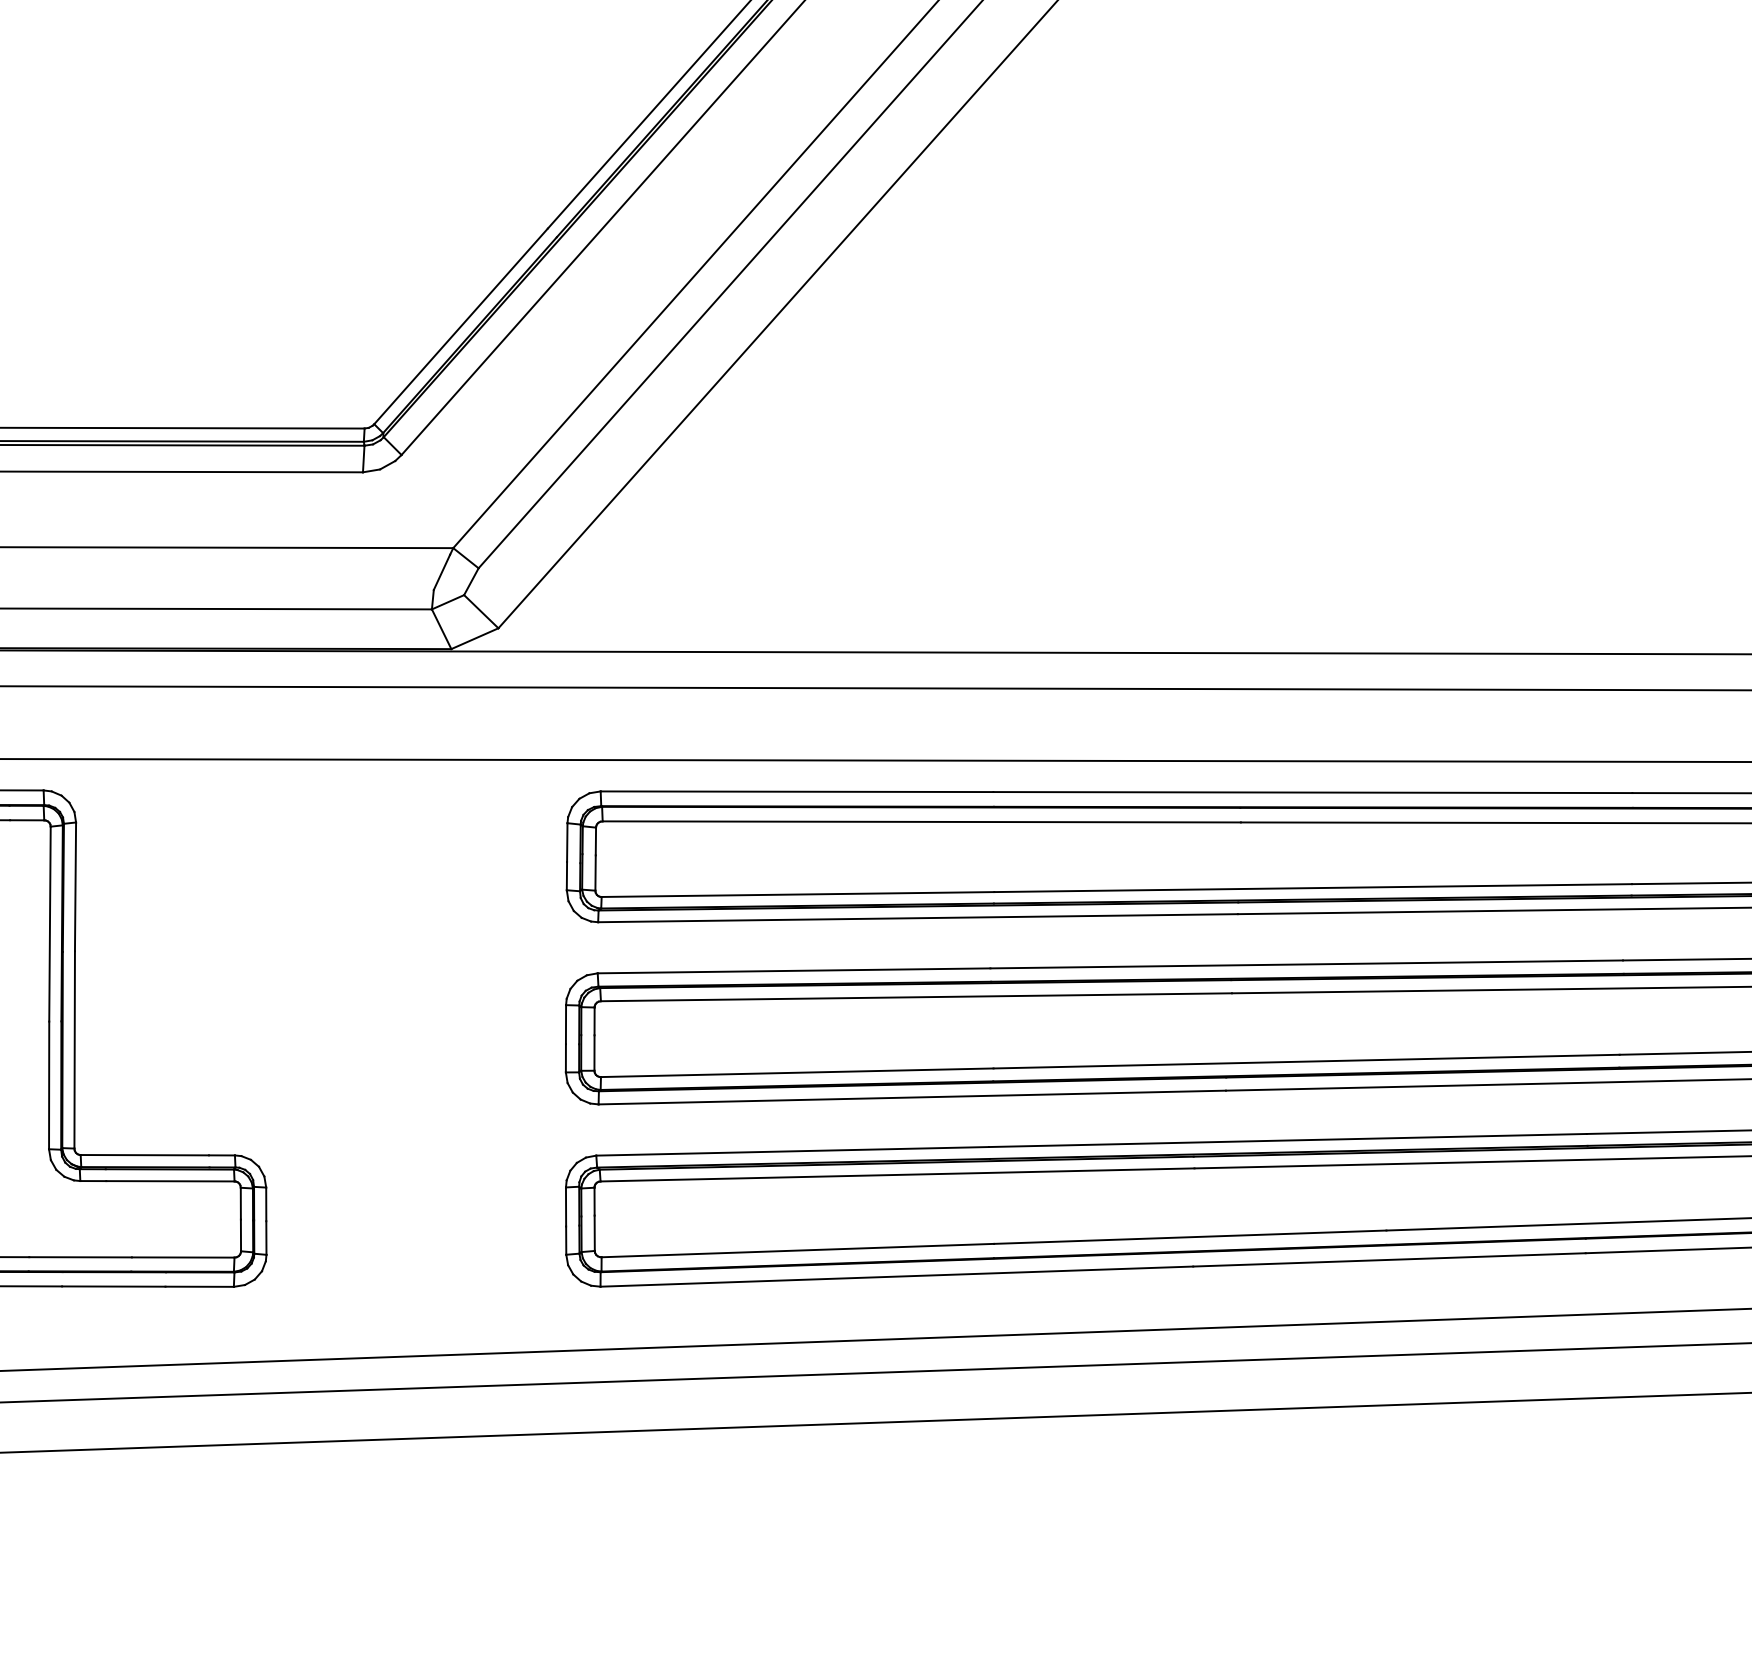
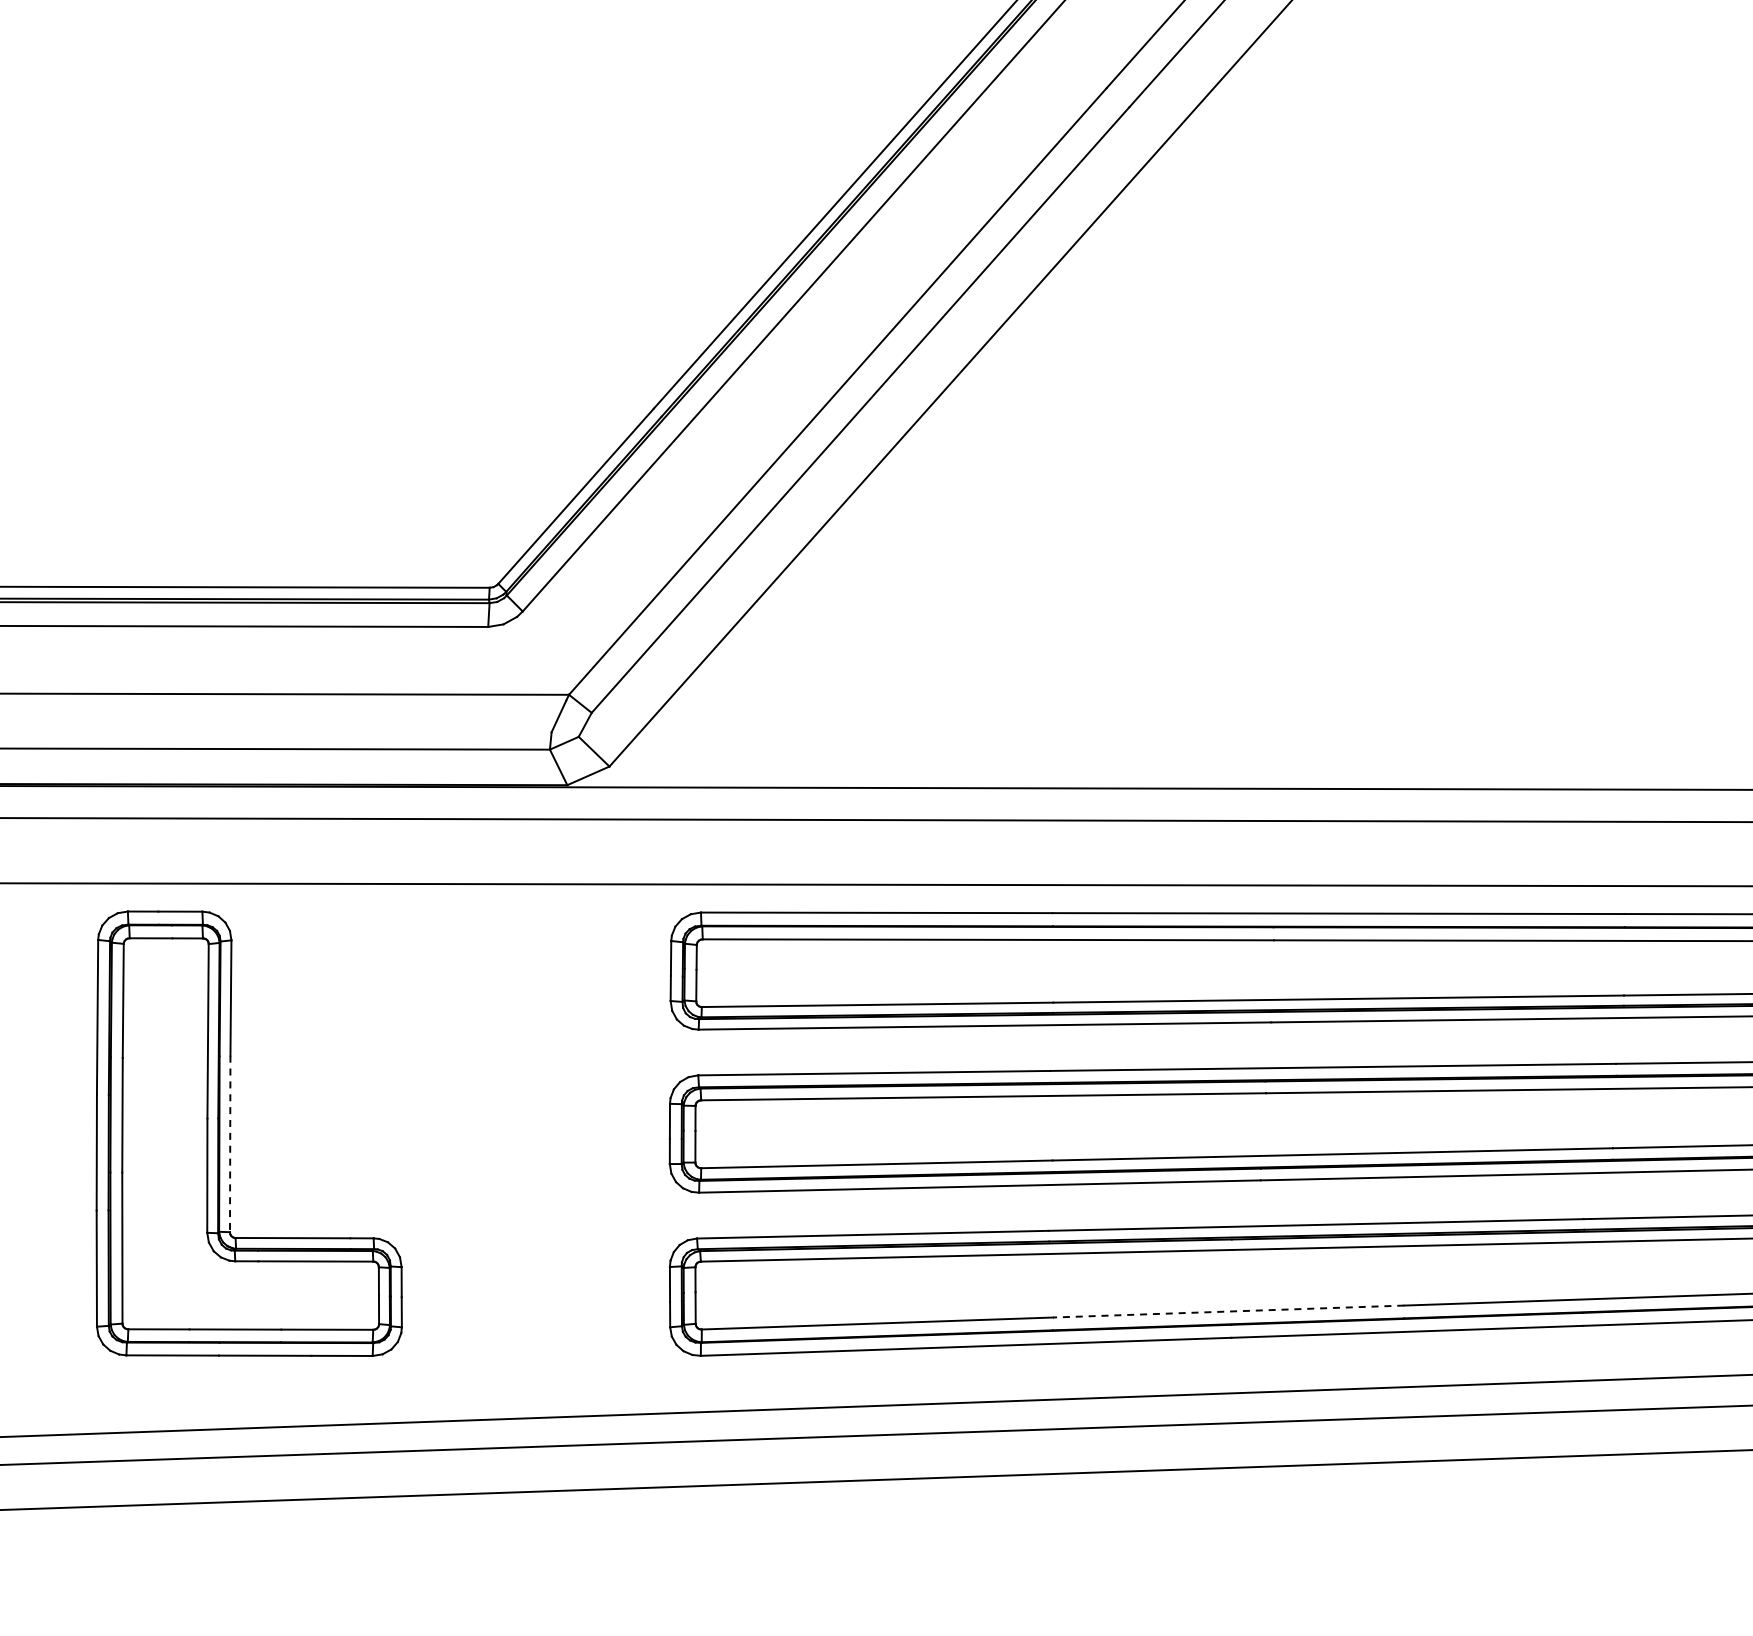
line: (75, 1050) -> (230, 1144), solid -> dashed
line: (1190, 1237) -> (1228, 1311), solid -> dashed

